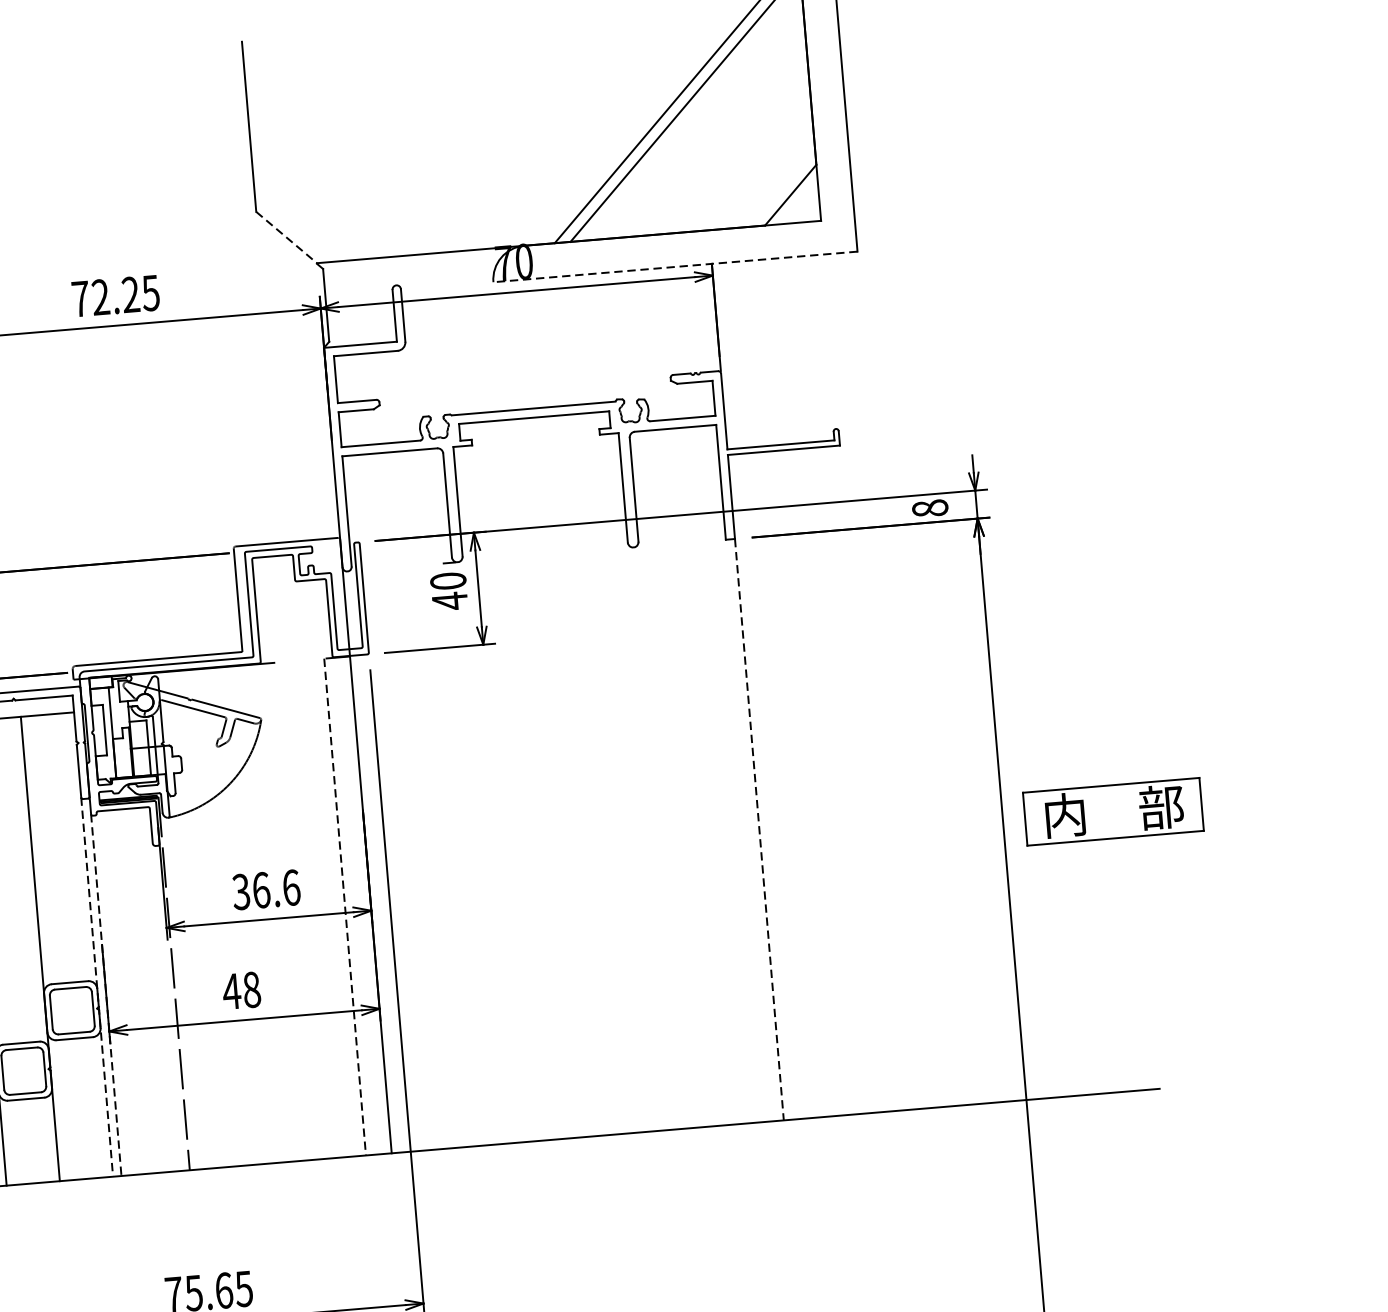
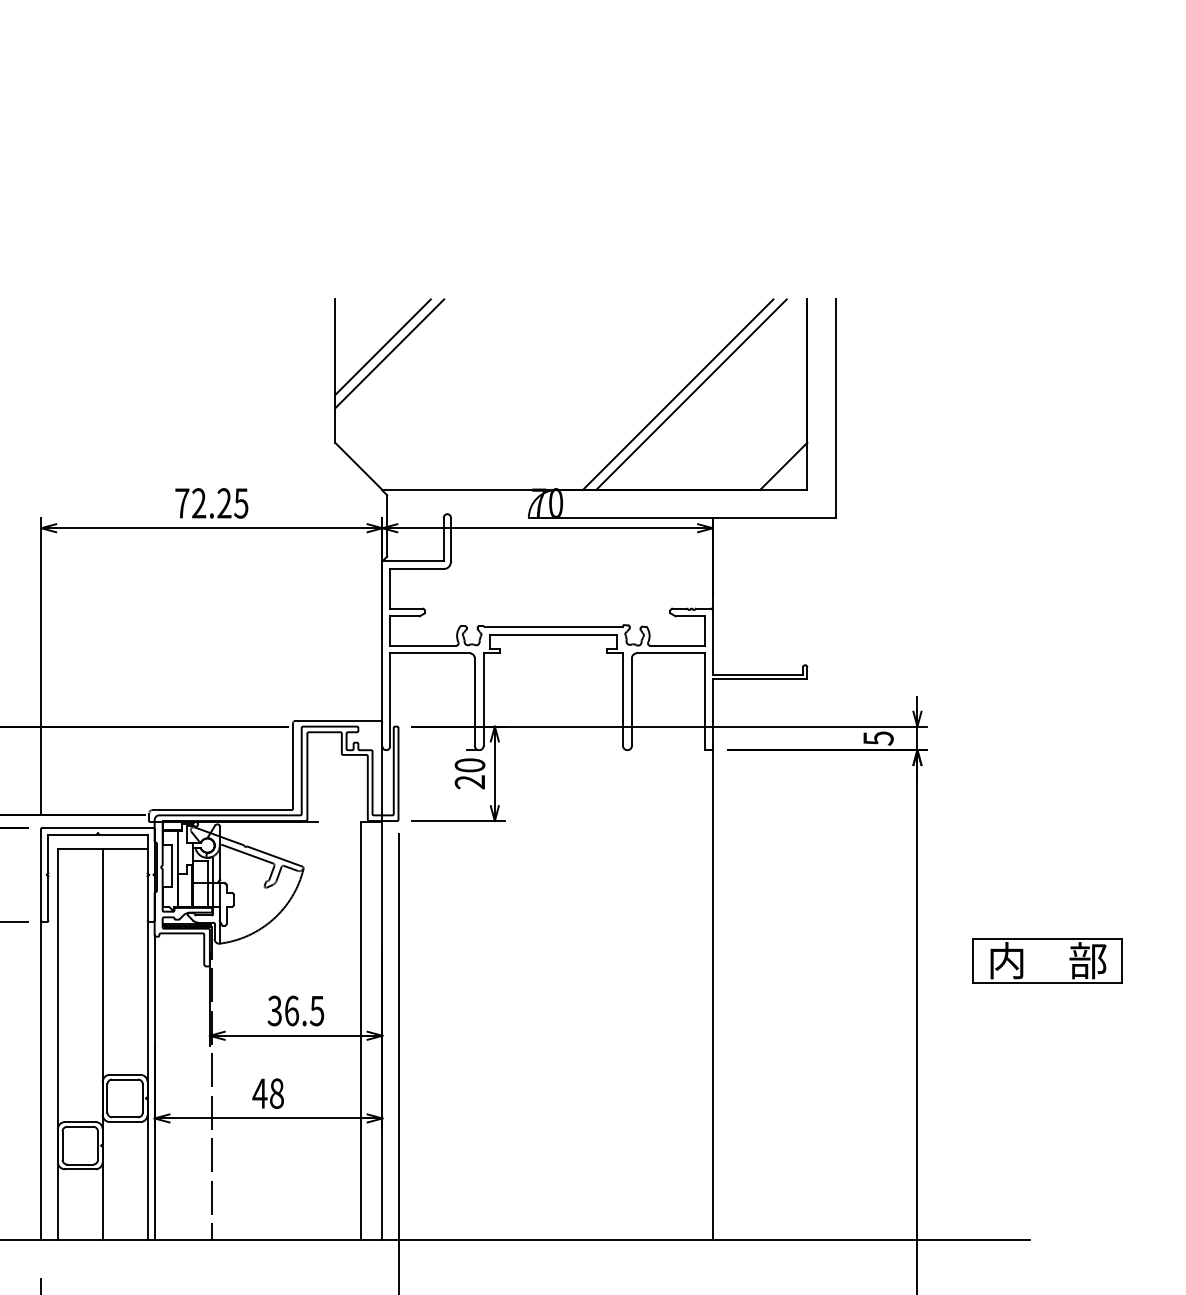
line: (302, 94) -> (382, 347), added
line: (311, 100) -> (389, 353), added
line: (287, 237) -> (359, 466), dashed -> solid
line: (674, 267) -> (681, 518), dashed -> solid
text: (930, 508) -> (878, 738), 8 -> 5
text: (449, 601) -> (469, 782), 40 -> 20
part: (1113, 811) -> (1047, 960), moved
line: (758, 830) -> (712, 995), dashed -> solid
text: (290, 887) -> (316, 1010), 36.6 -> 36.5
line: (344, 907) -> (360, 1031), dashed -> solid
line: (97, 987) -> (147, 1080), dashed -> solid
line: (106, 995) -> (154, 1088), dashed -> solid

